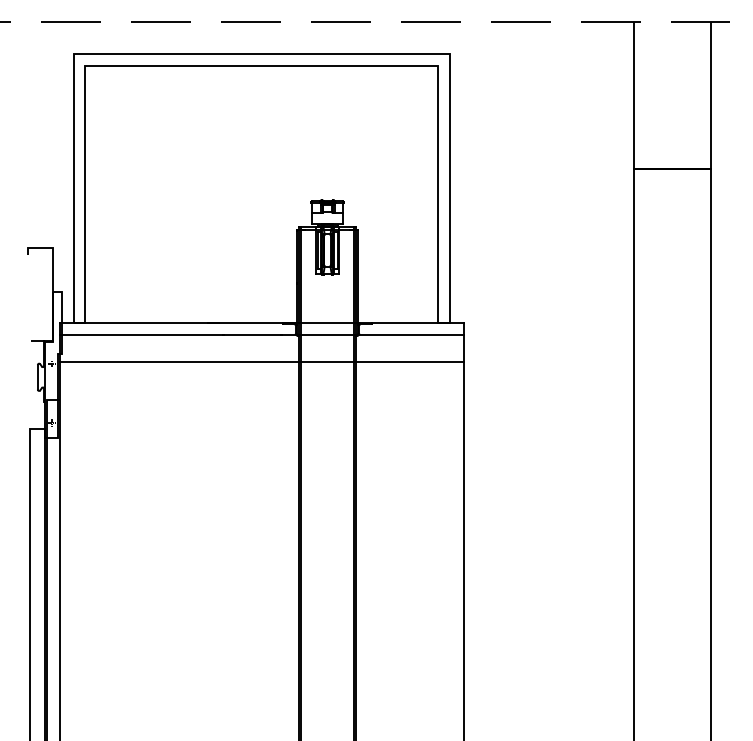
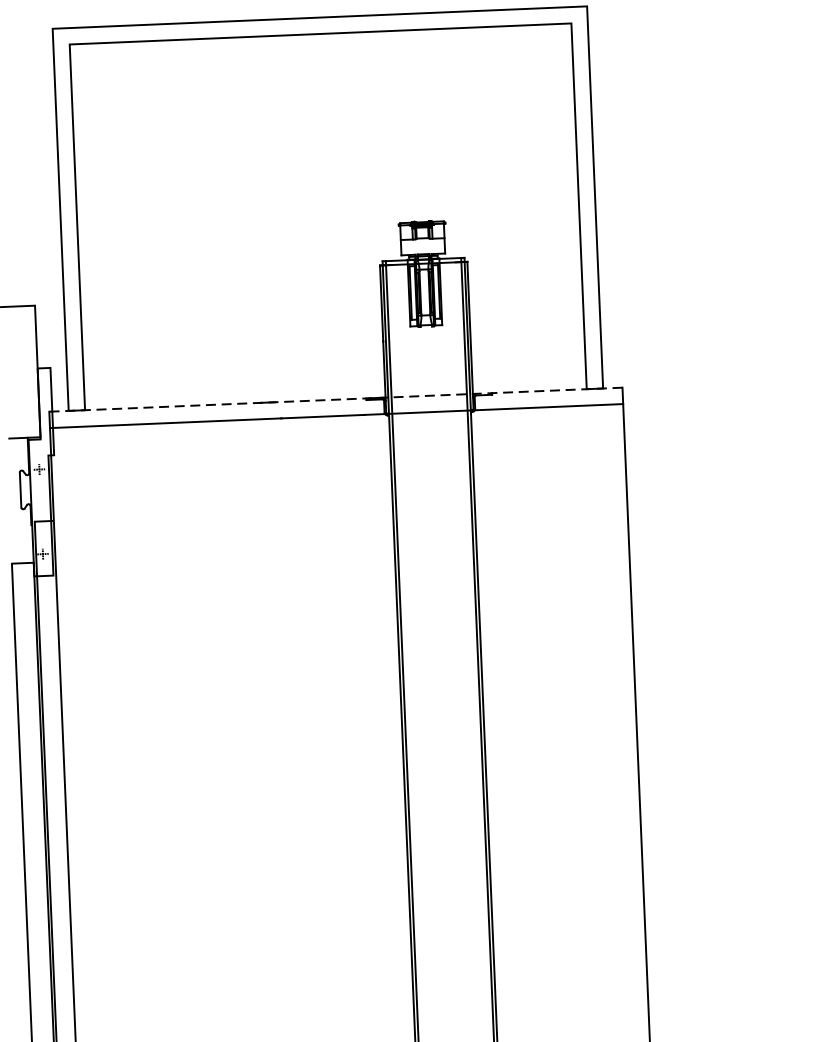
line: (261, 323) -> (335, 400), solid -> dashed
line: (261, 361) -> (337, 454), removed

